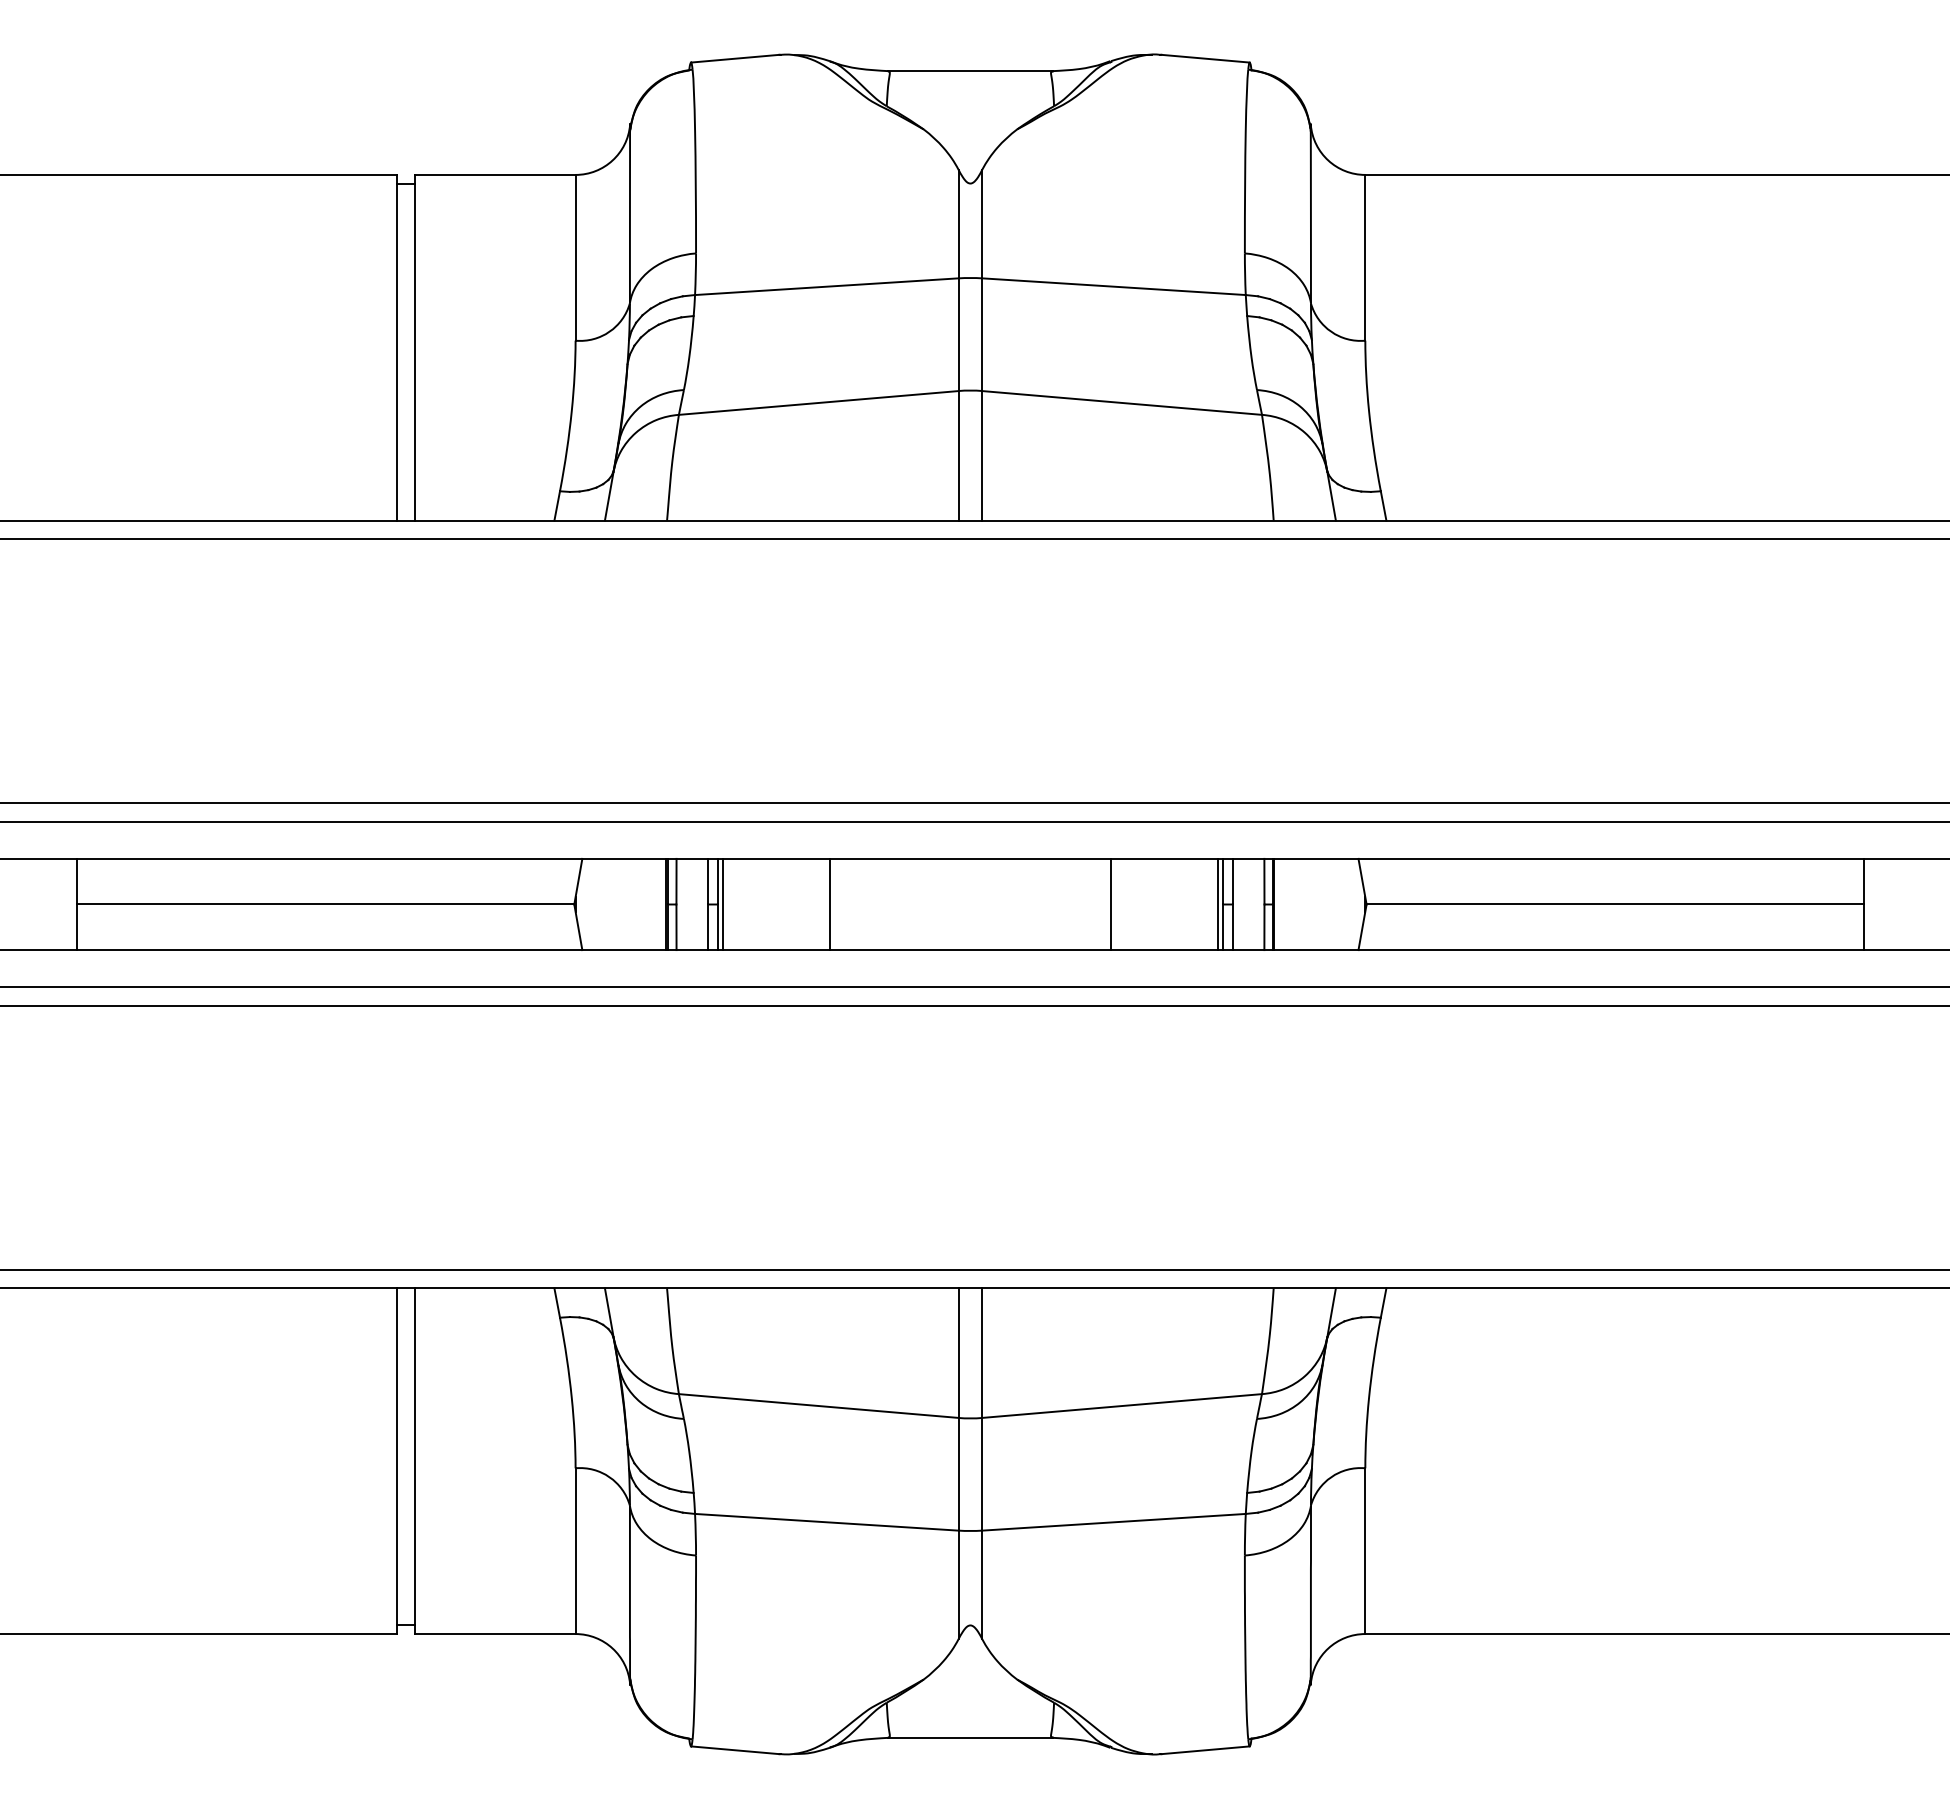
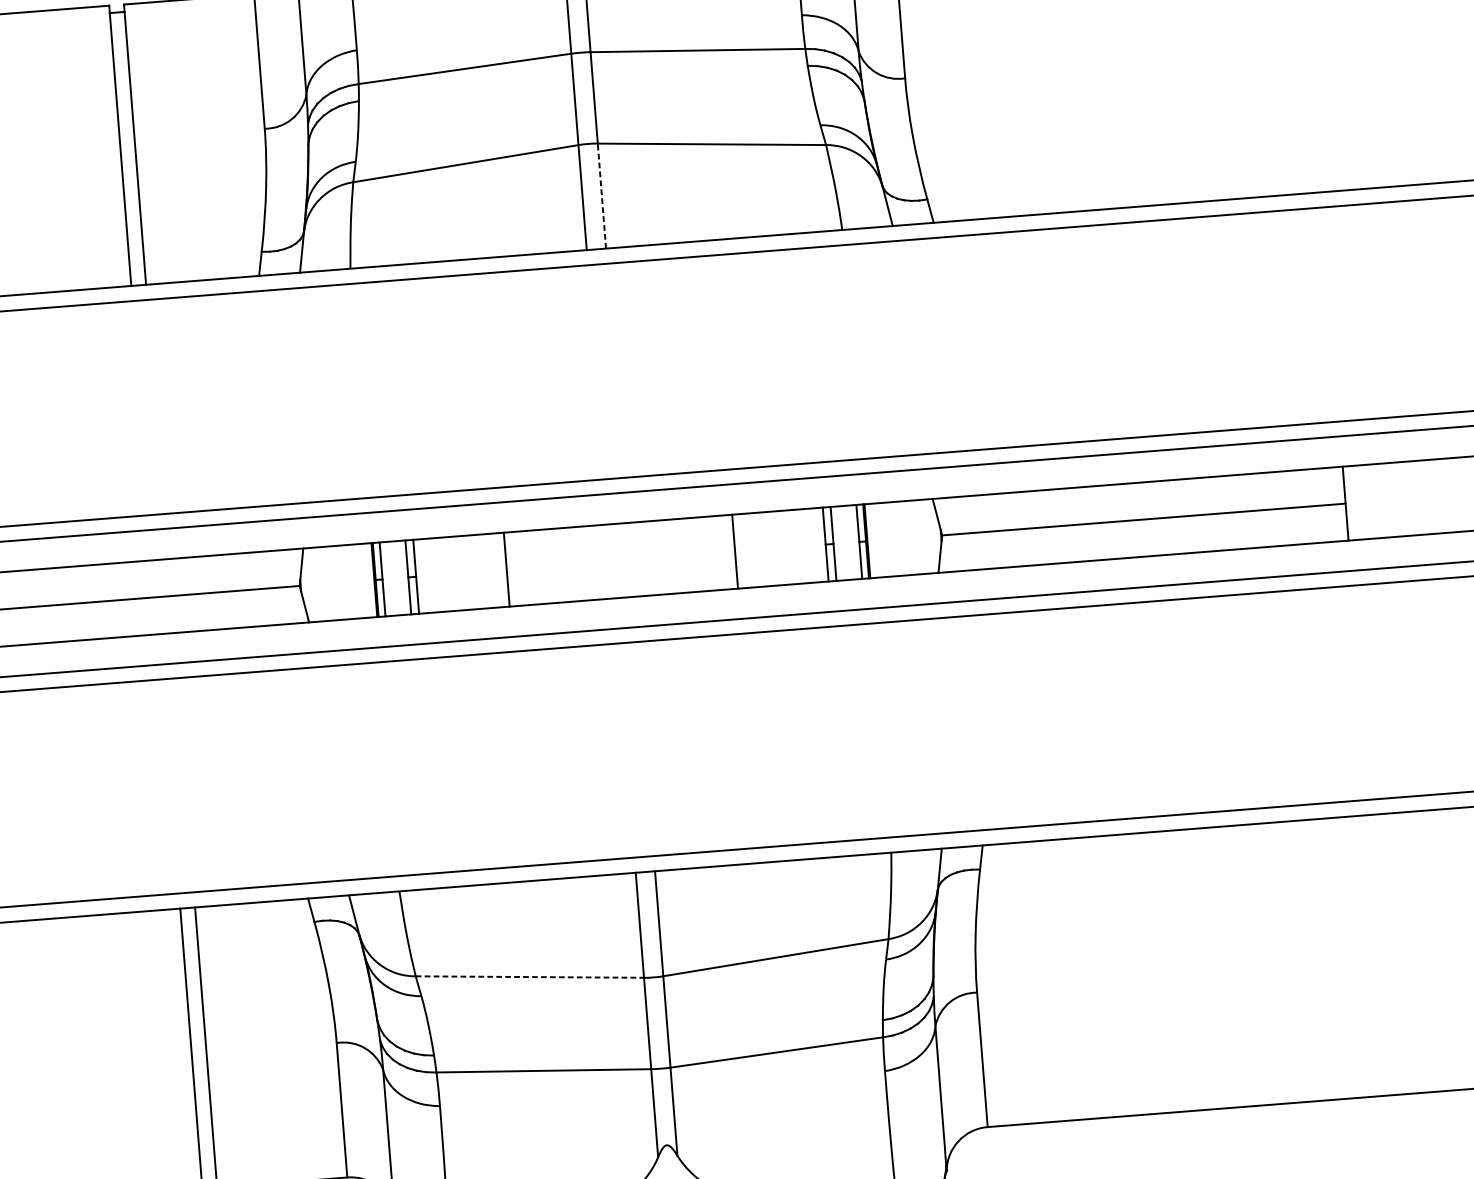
line: (982, 455) -> (602, 195), solid -> dashed
line: (722, 904) -> (419, 576), removed
line: (1217, 904) -> (821, 544), removed
line: (819, 1406) -> (530, 977), solid -> dashed

